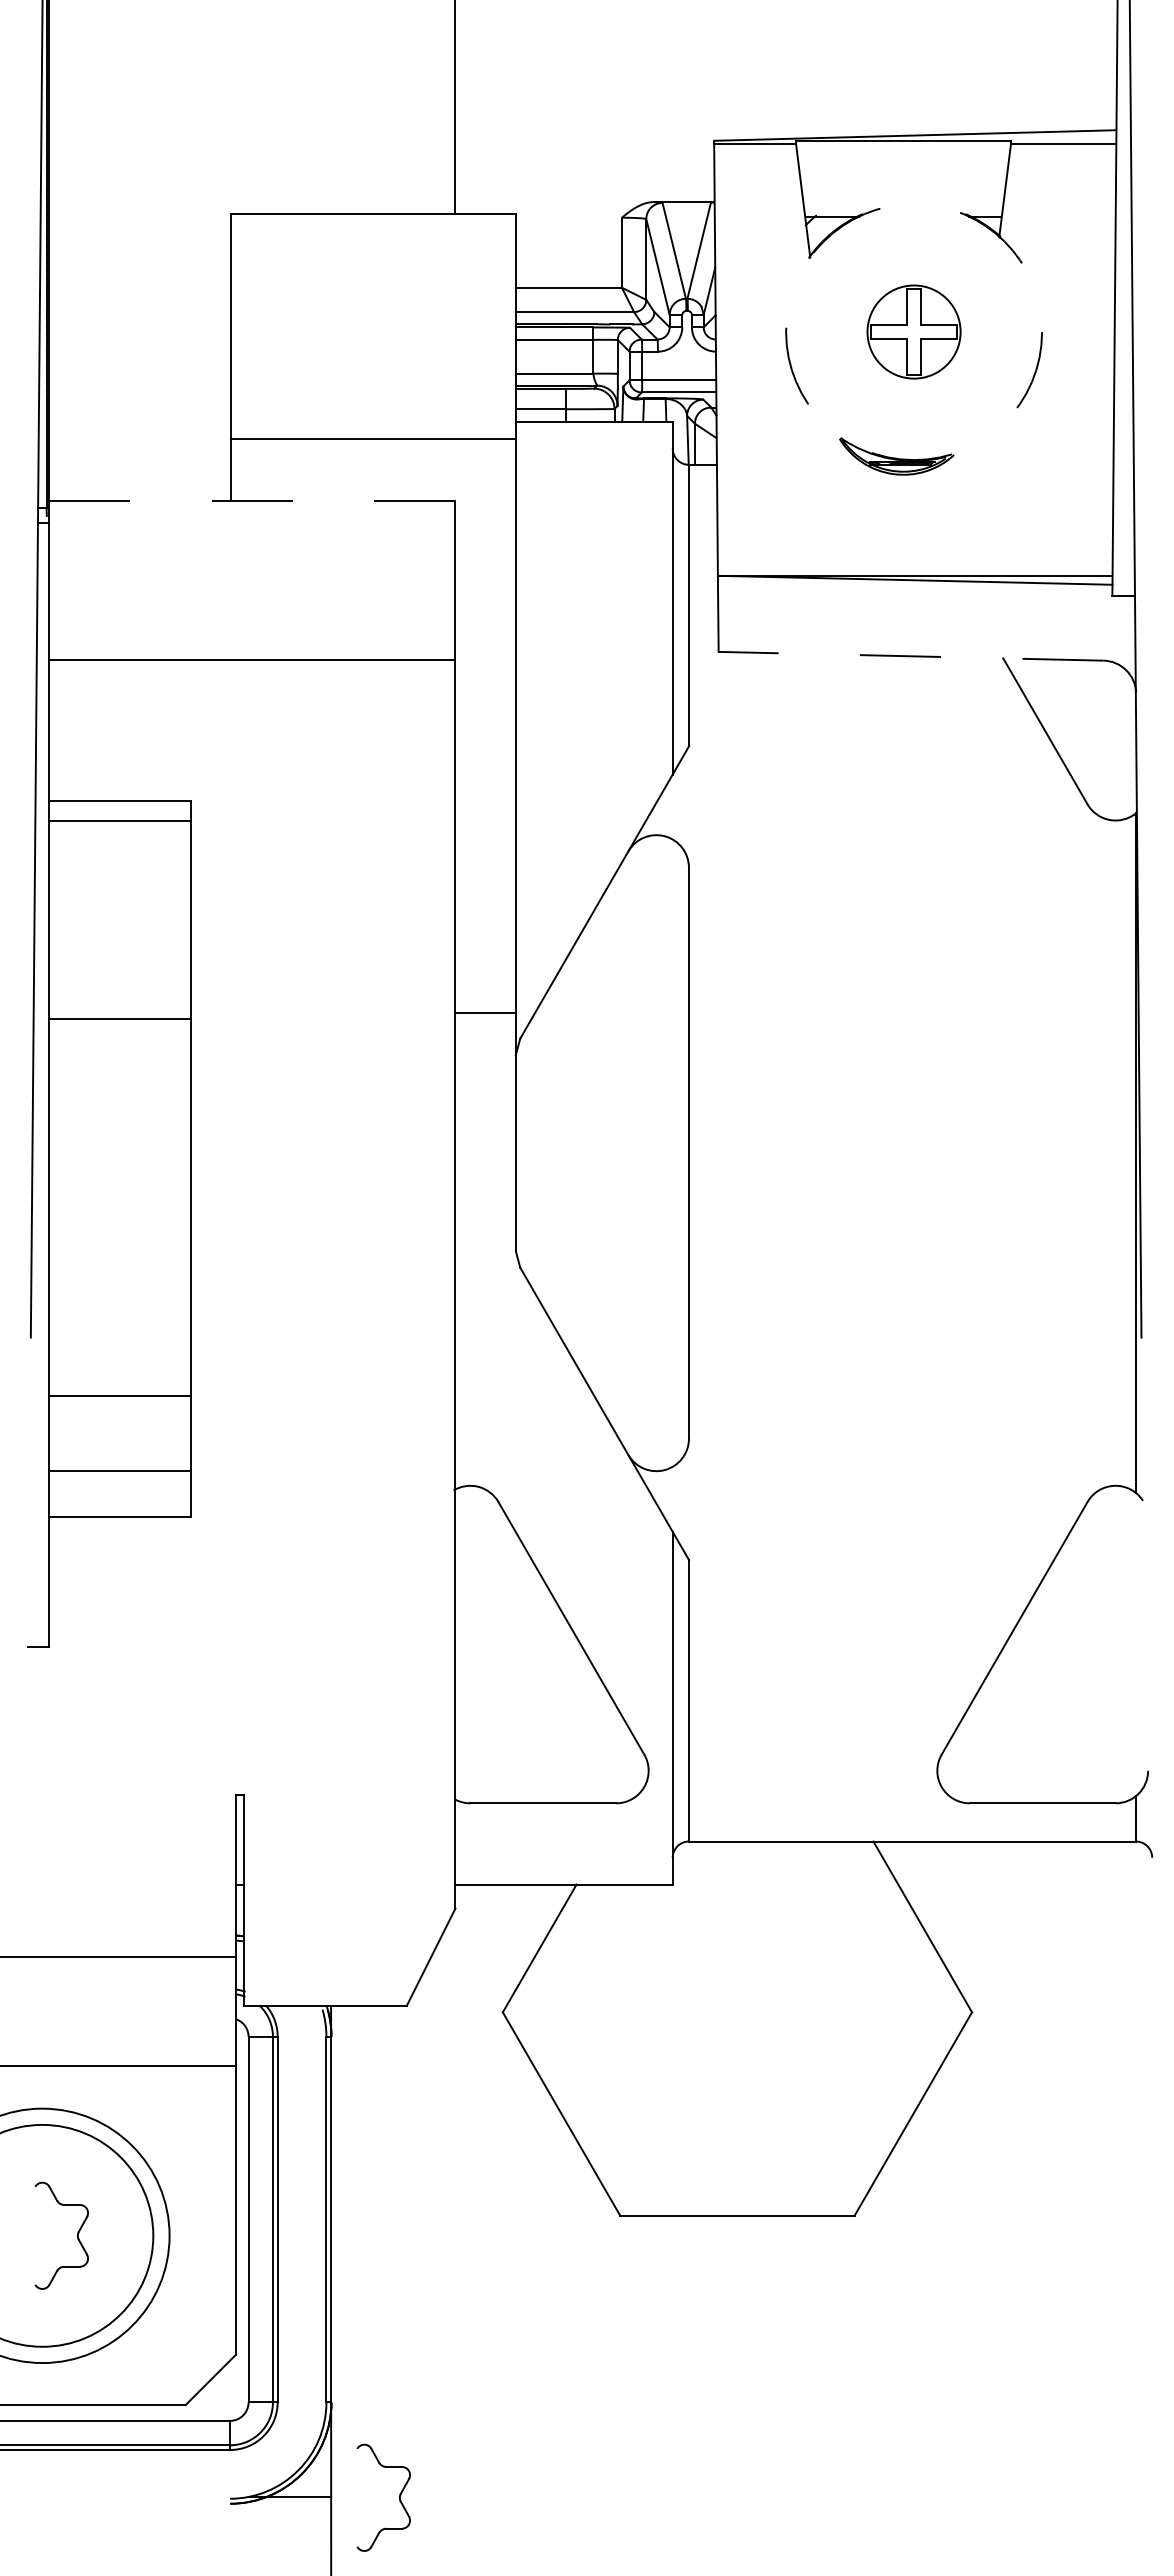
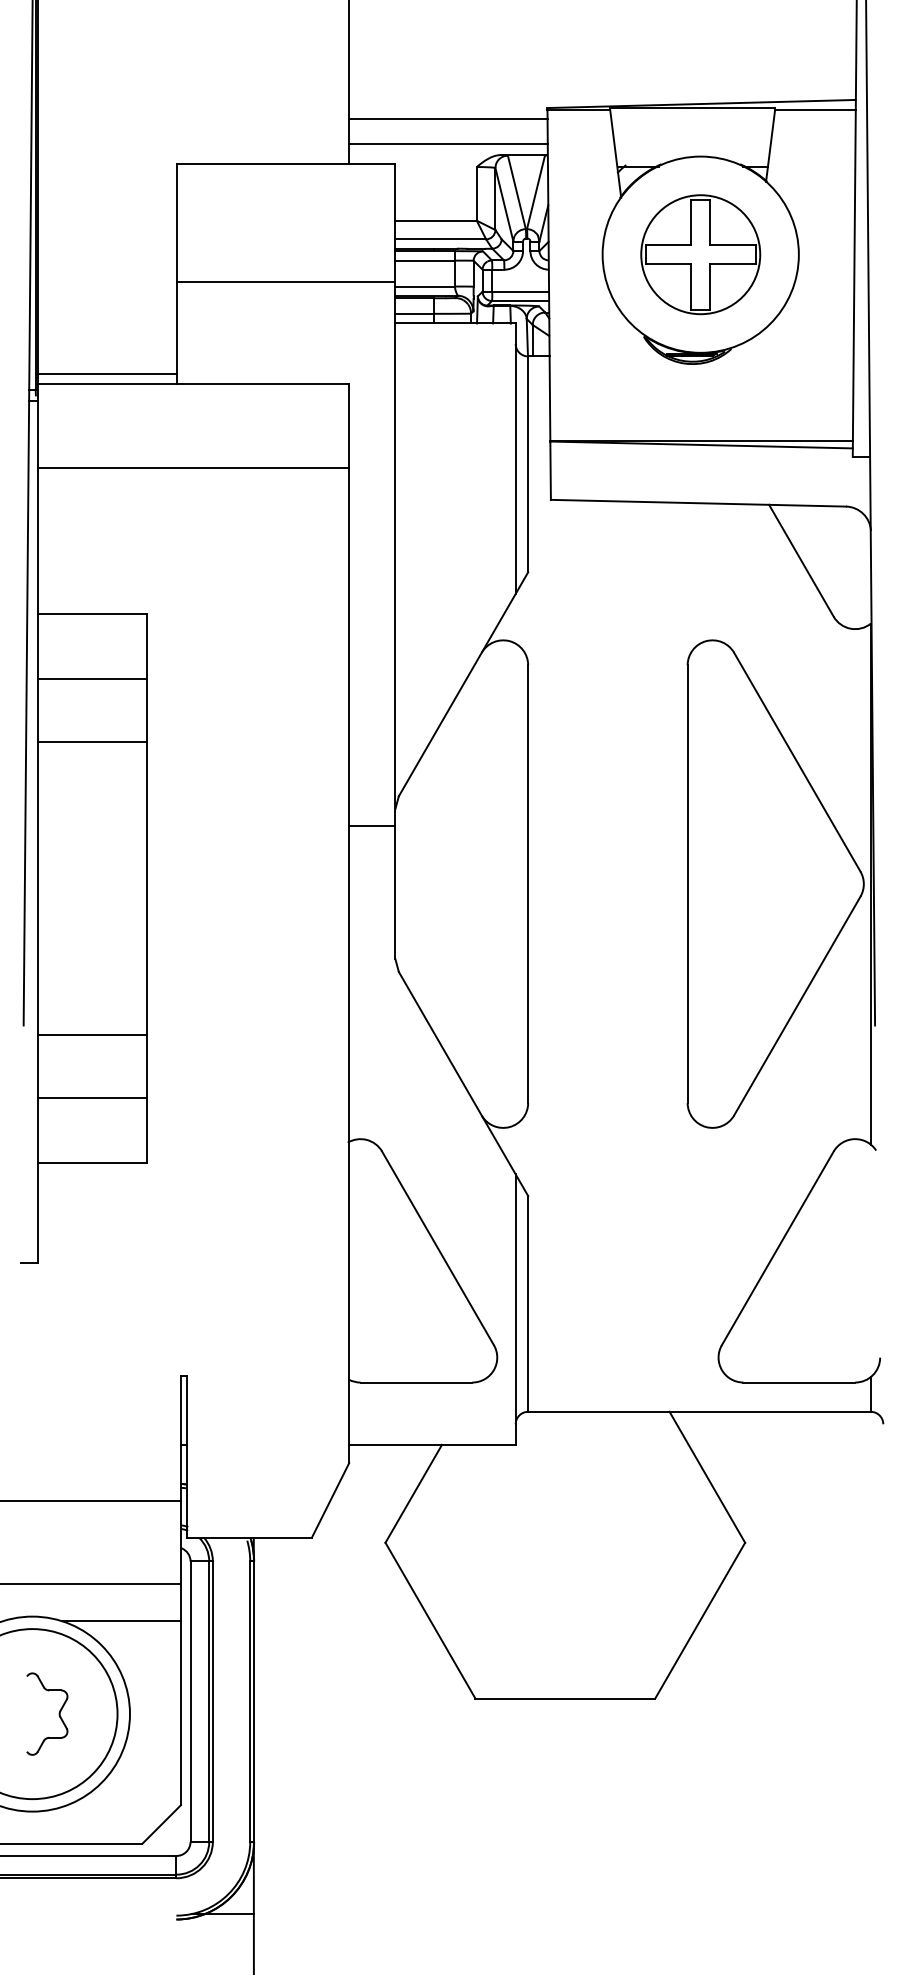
line: (584, 154) -> (448, 118), added
line: (584, 187) -> (448, 143), added
part: (913, 331) -> (700, 254), size x1.67
circle: (914, 332) -> (701, 255), dashed -> solid
line: (373, 439) -> (286, 282), moved
line: (140, 487) -> (107, 373), added
line: (252, 500) -> (193, 383), dashed -> solid
line: (911, 656) -> (698, 503), dashed -> solid
line: (252, 659) -> (193, 467), moved
line: (120, 821) -> (92, 679), moved
line: (485, 1012) -> (372, 826), moved
line: (120, 1019) -> (92, 742), moved
part: (1011, 1153) -> (775, 884), added
line: (120, 1396) -> (92, 1035), moved
line: (120, 1471) -> (92, 1098), moved
line: (158, 2114) -> (121, 1621), added
part: (399, 2497) -> (306, 1914), removed

